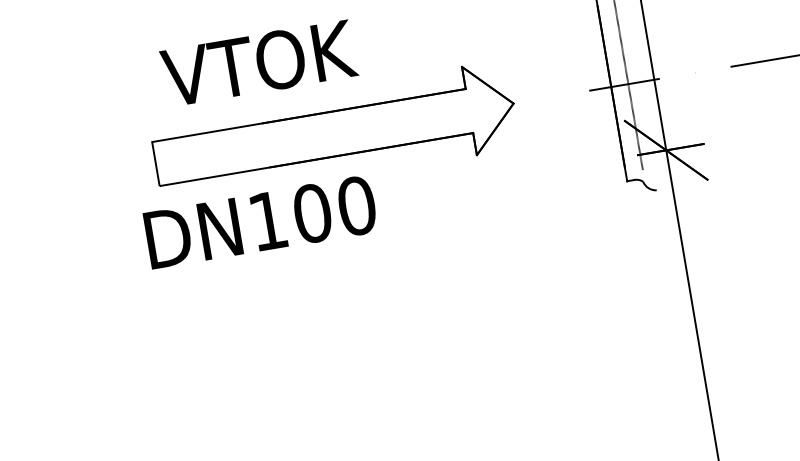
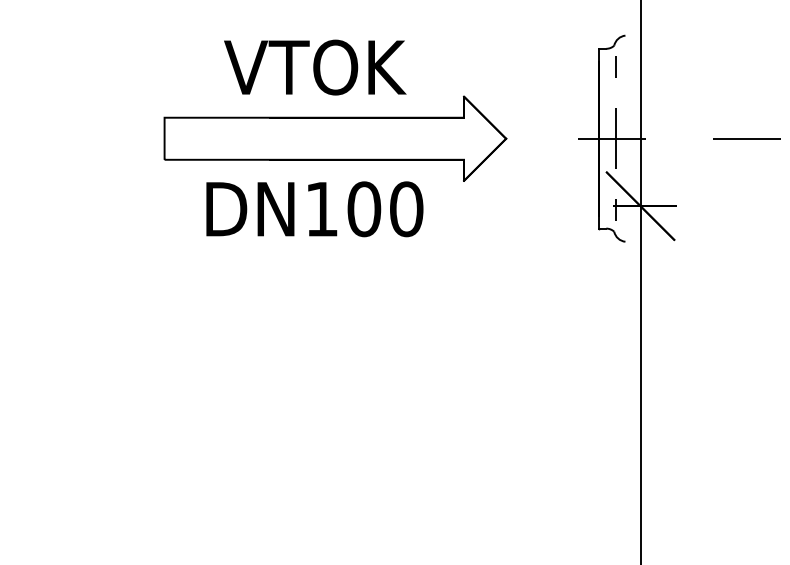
text: (259, 63) -> (315, 67), moved
text: (260, 222) -> (314, 209), moved

